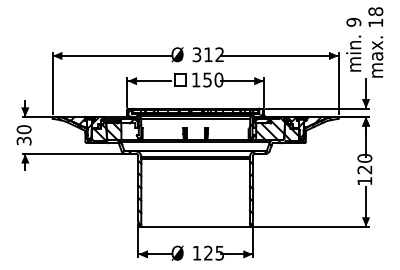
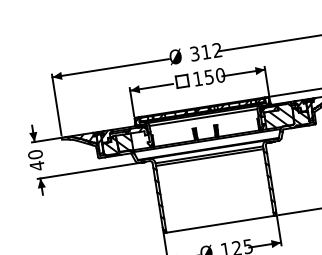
text: (23, 140) -> (36, 165), 30 -> 40

